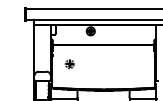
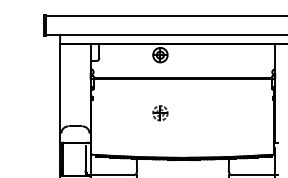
part: (69, 64) -> (159, 113), moved

